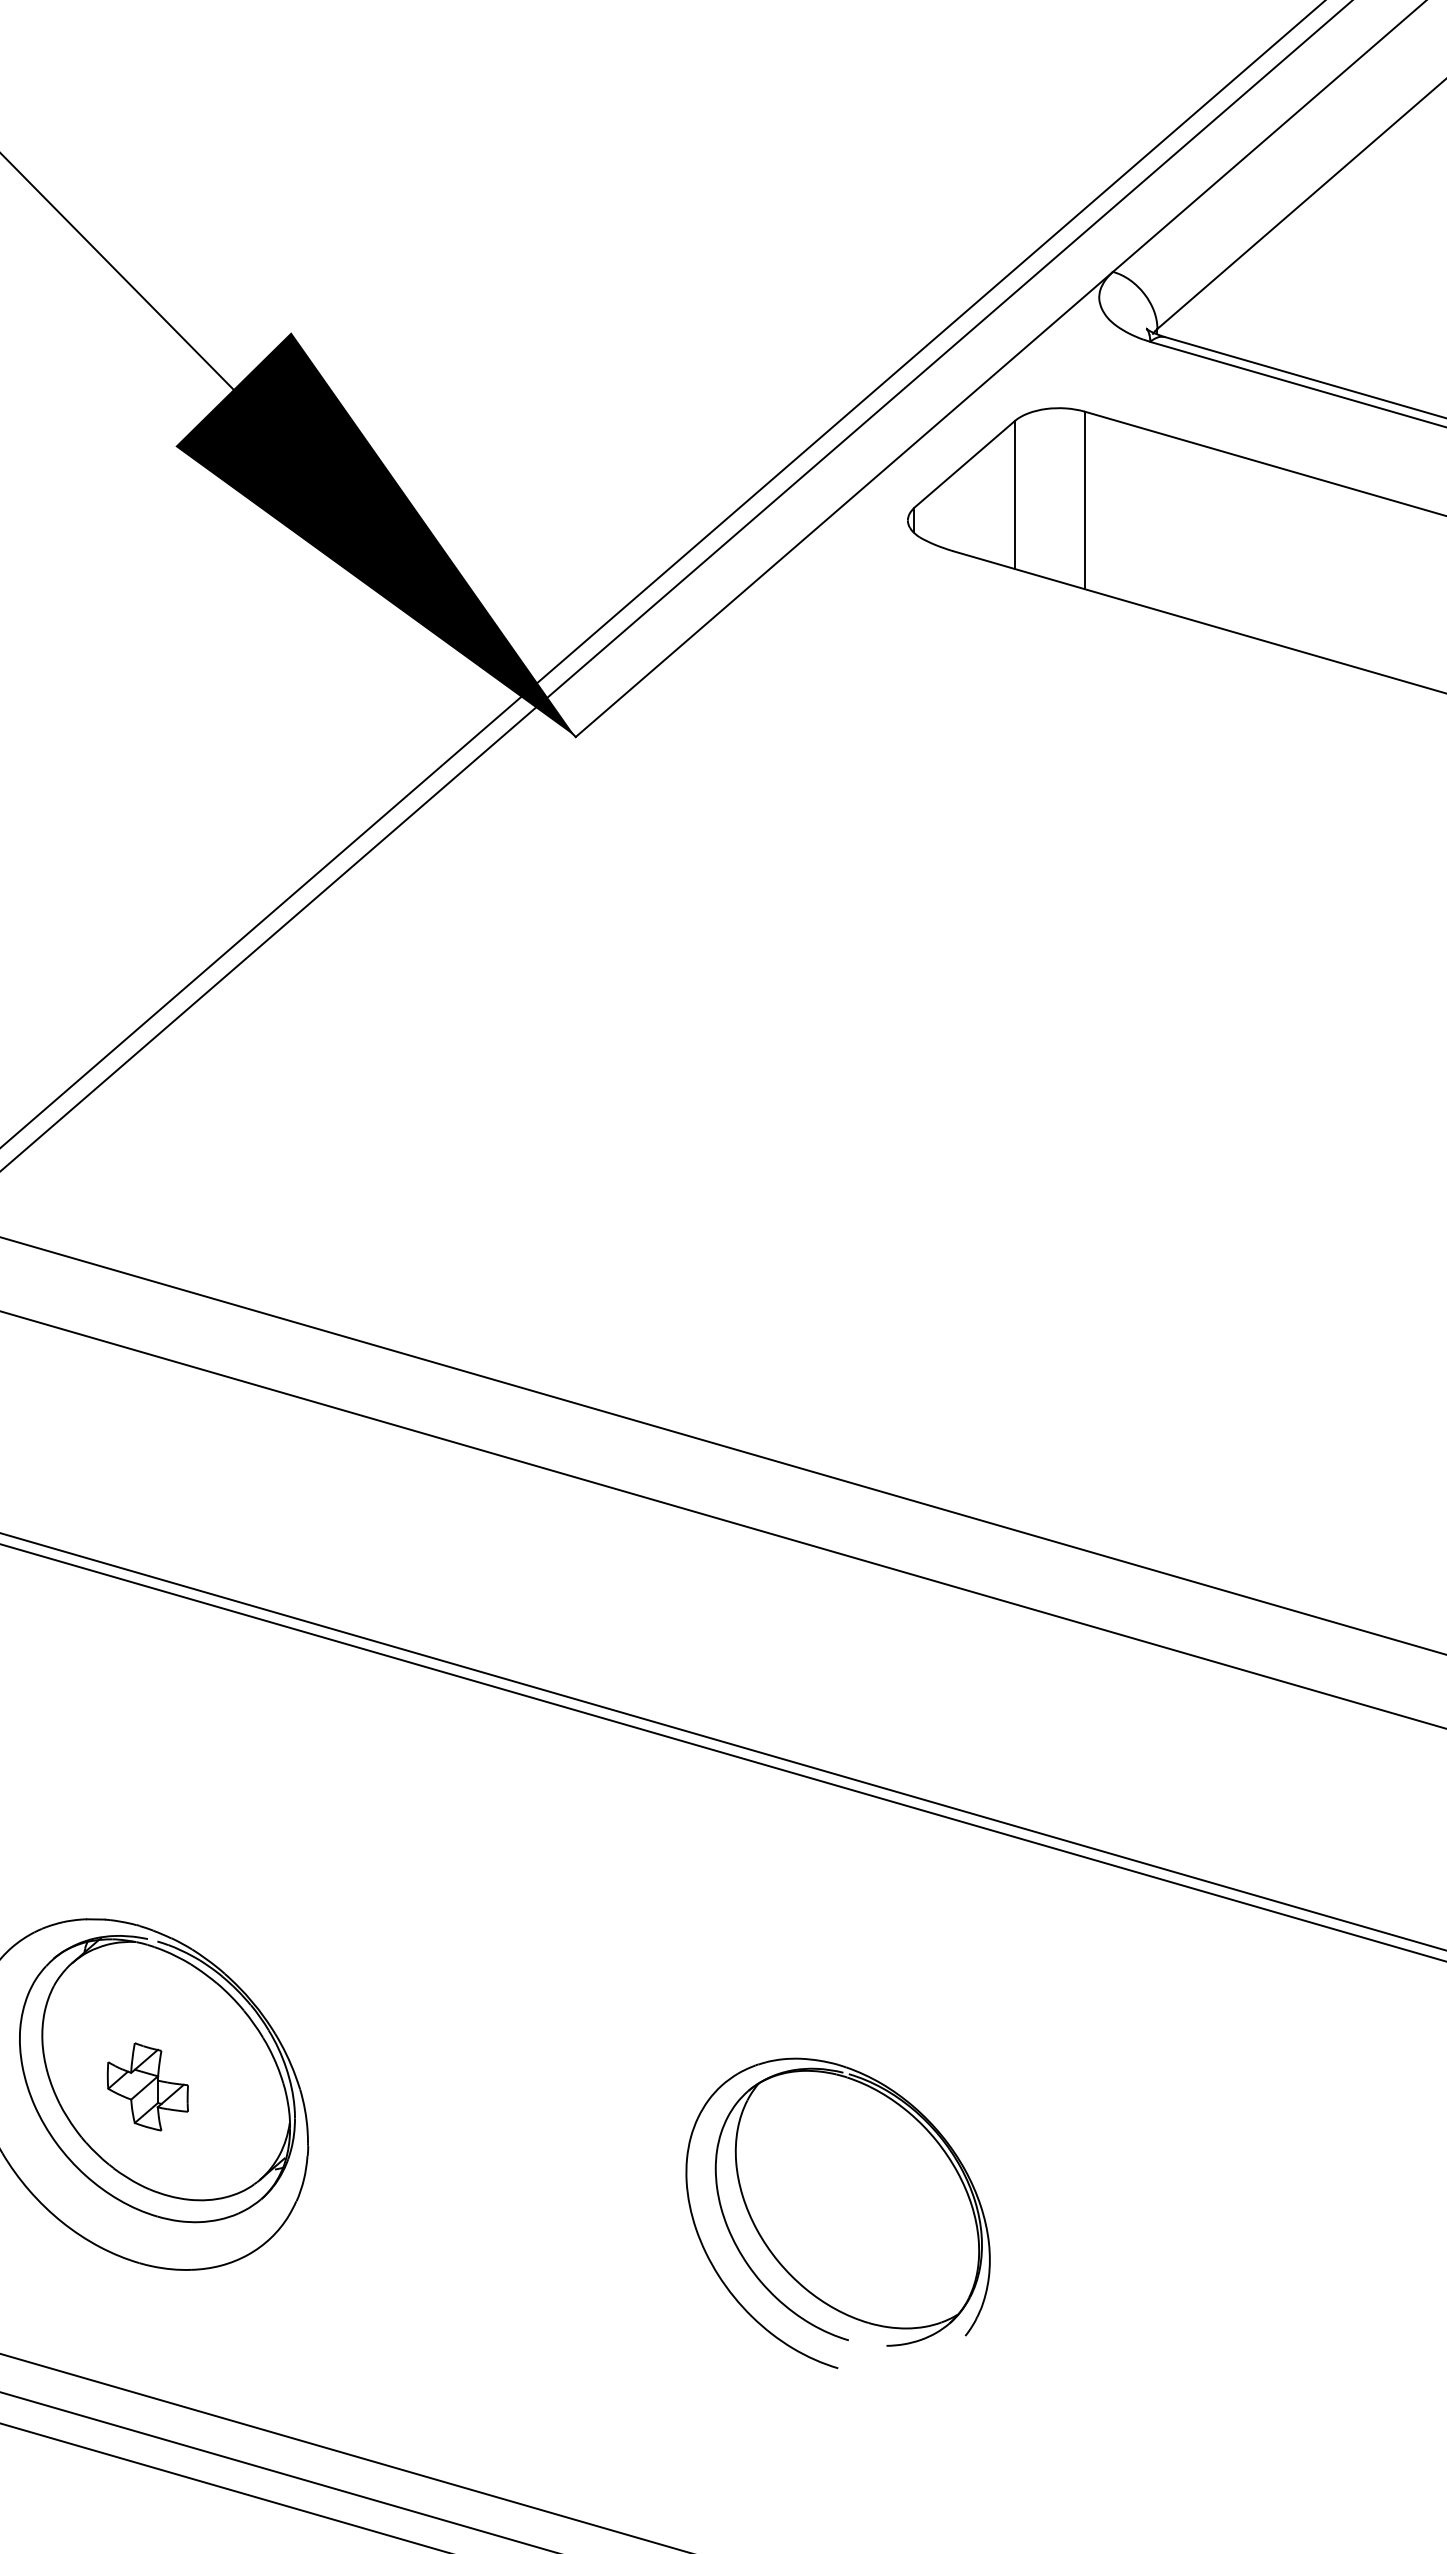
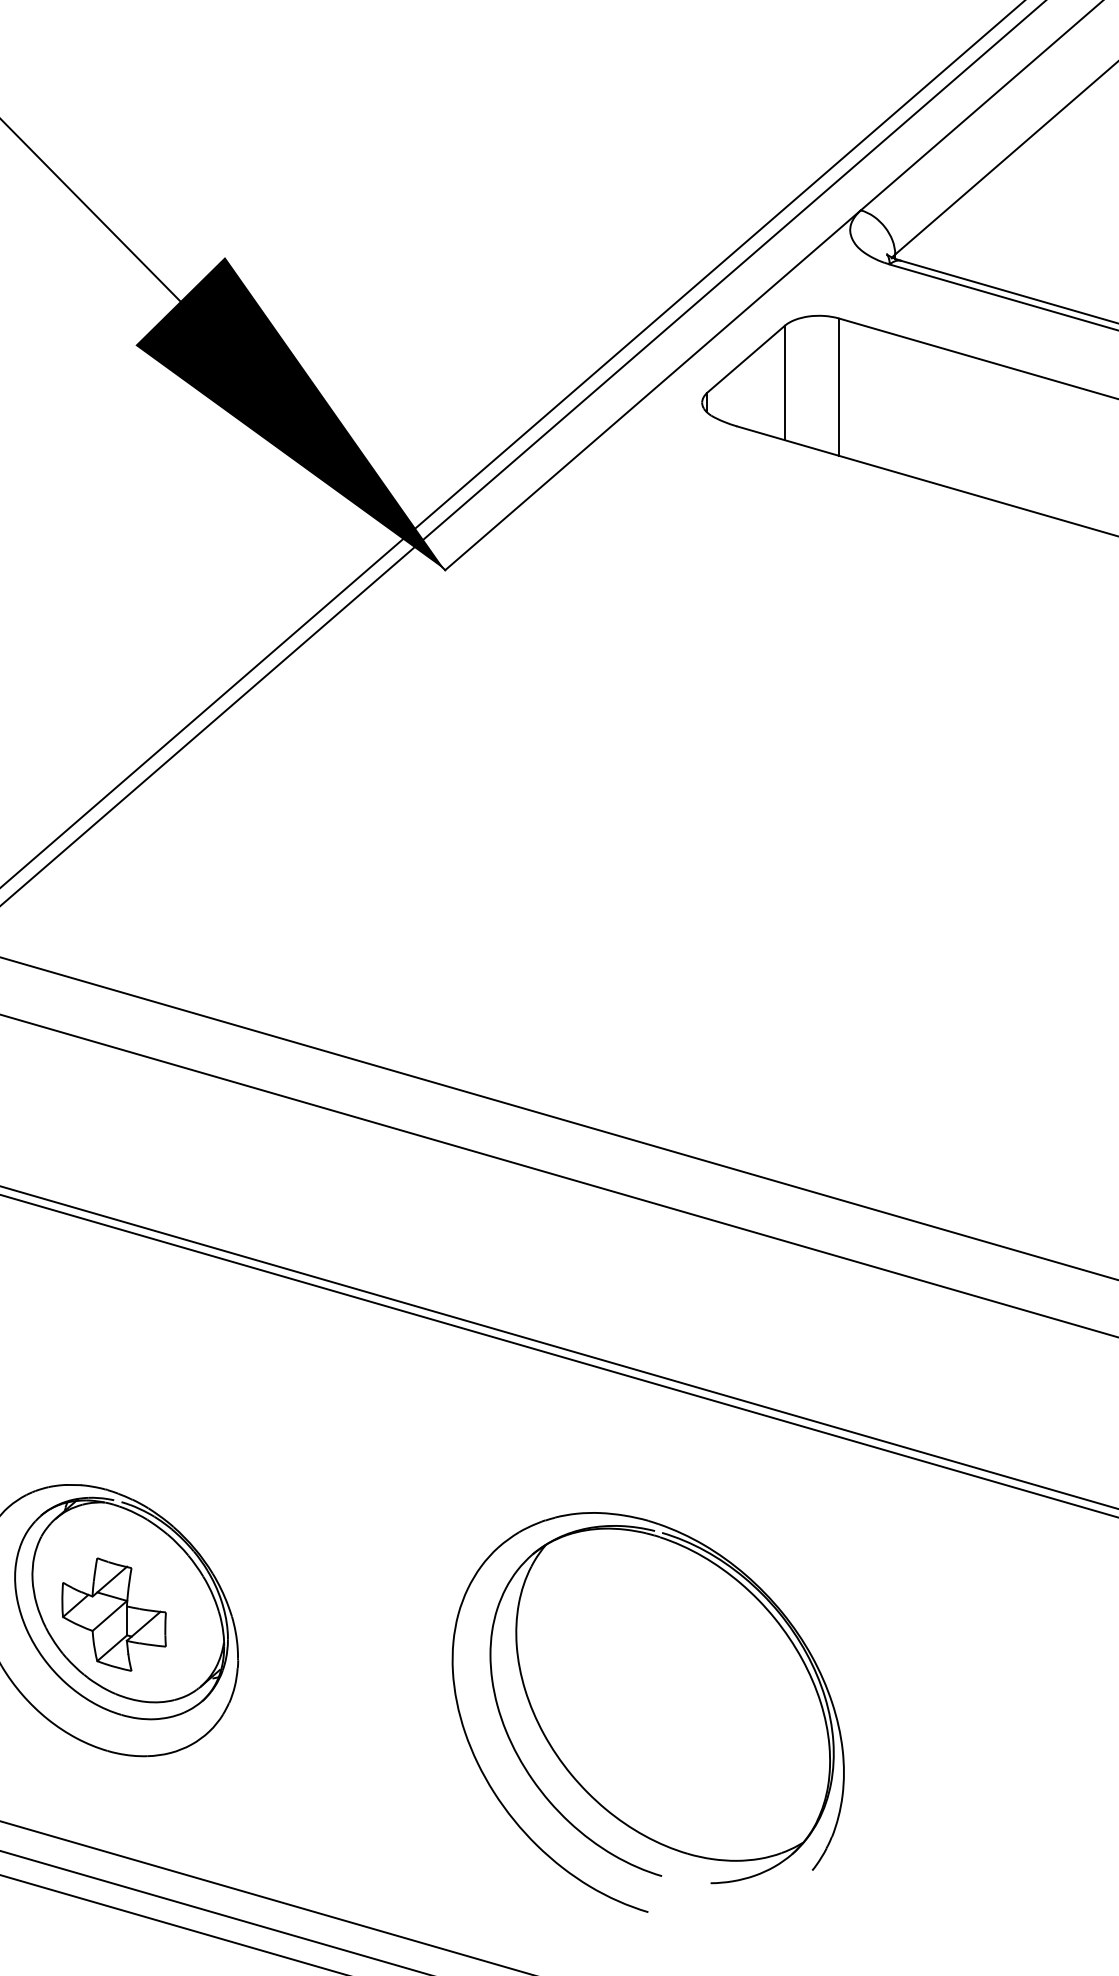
part: (147, 2086) -> (113, 1614), size x1.67
part: (837, 2213) -> (647, 1712), size x1.67

